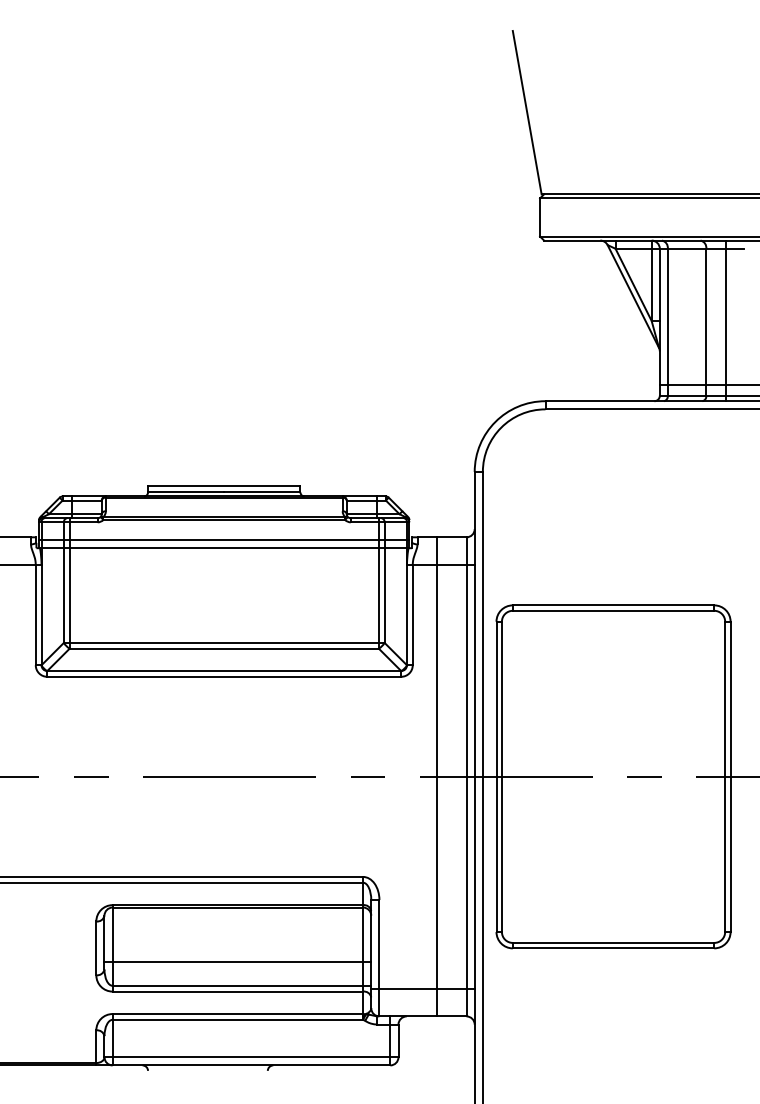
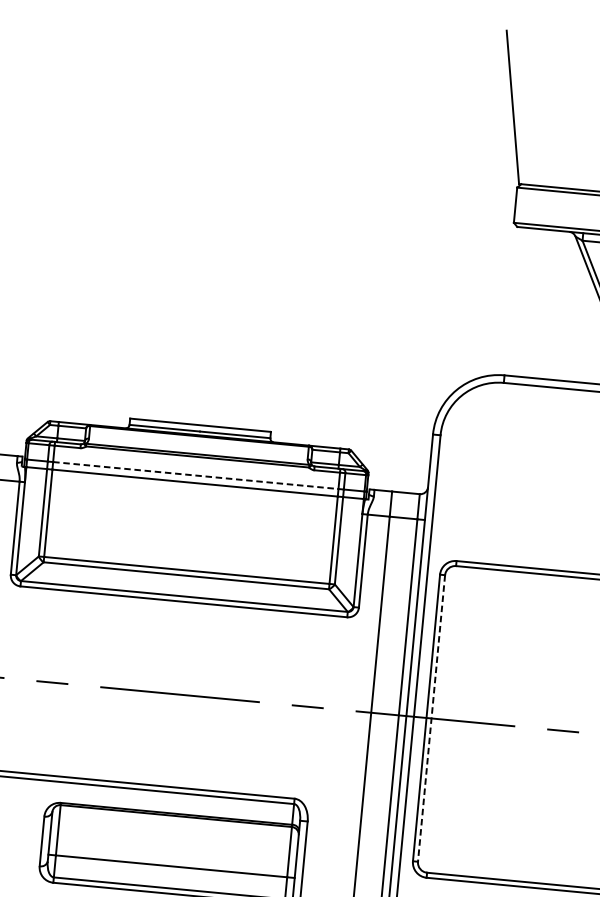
line: (224, 540) -> (196, 475), solid -> dashed
line: (501, 777) -> (431, 719), solid -> dashed

